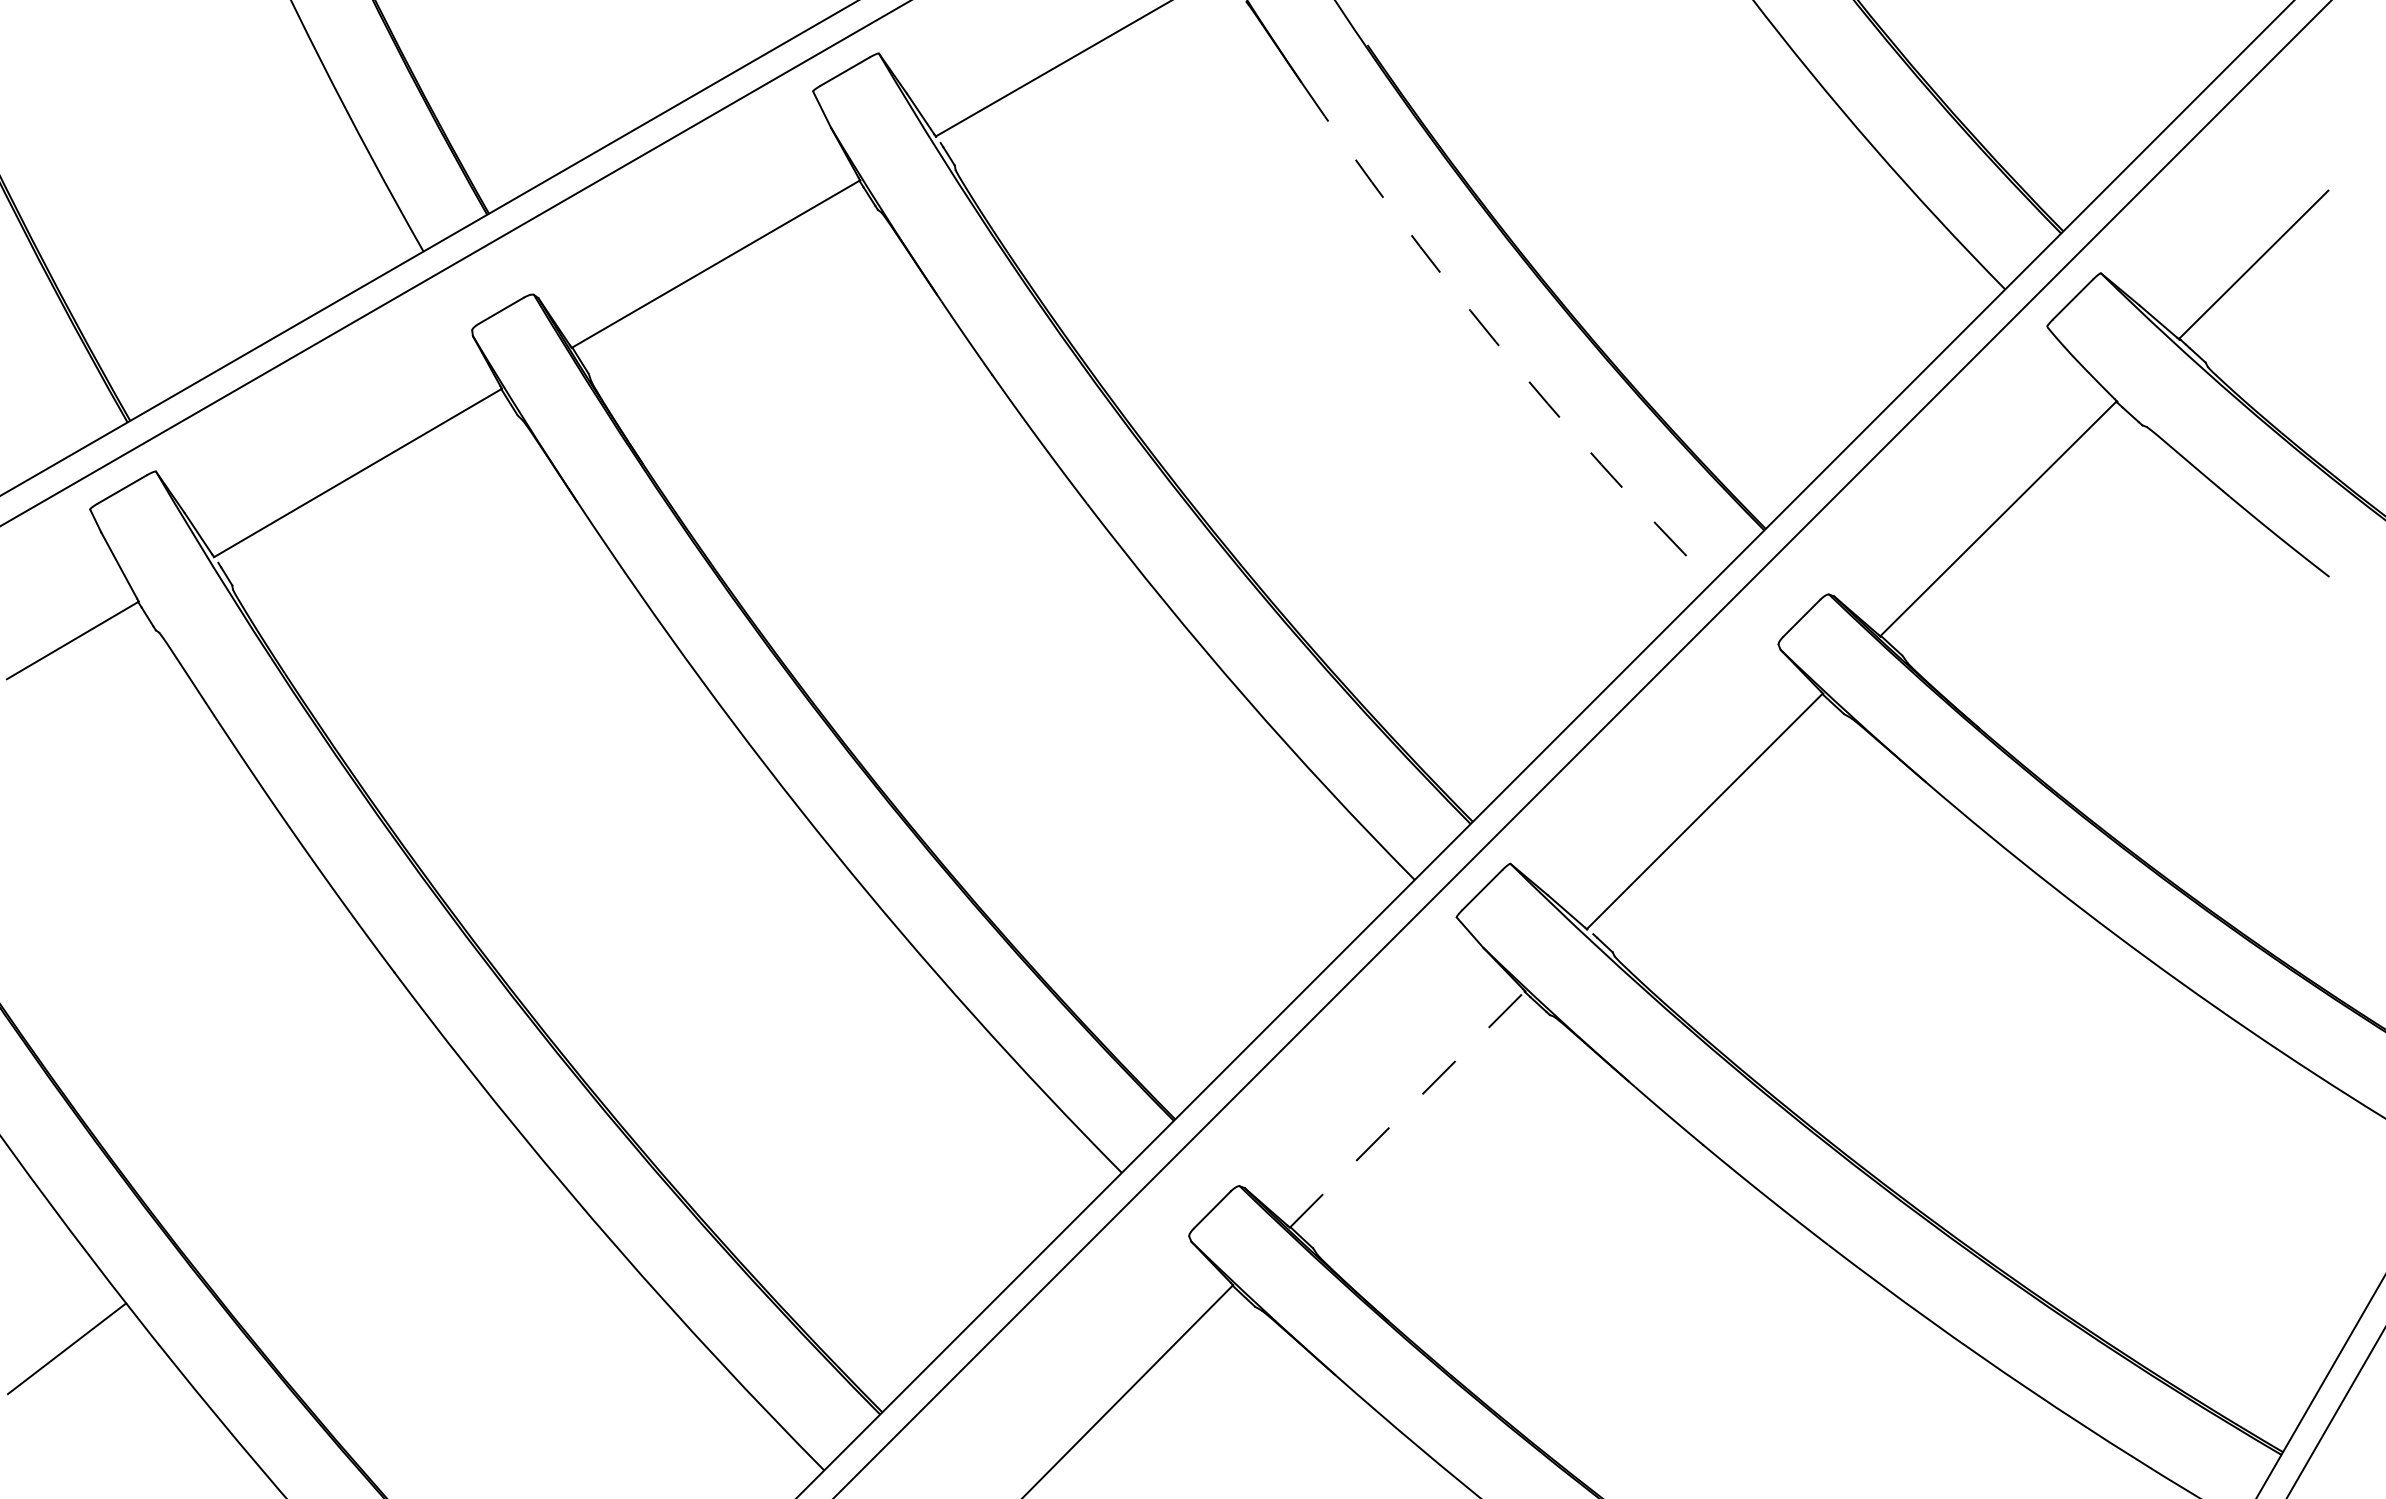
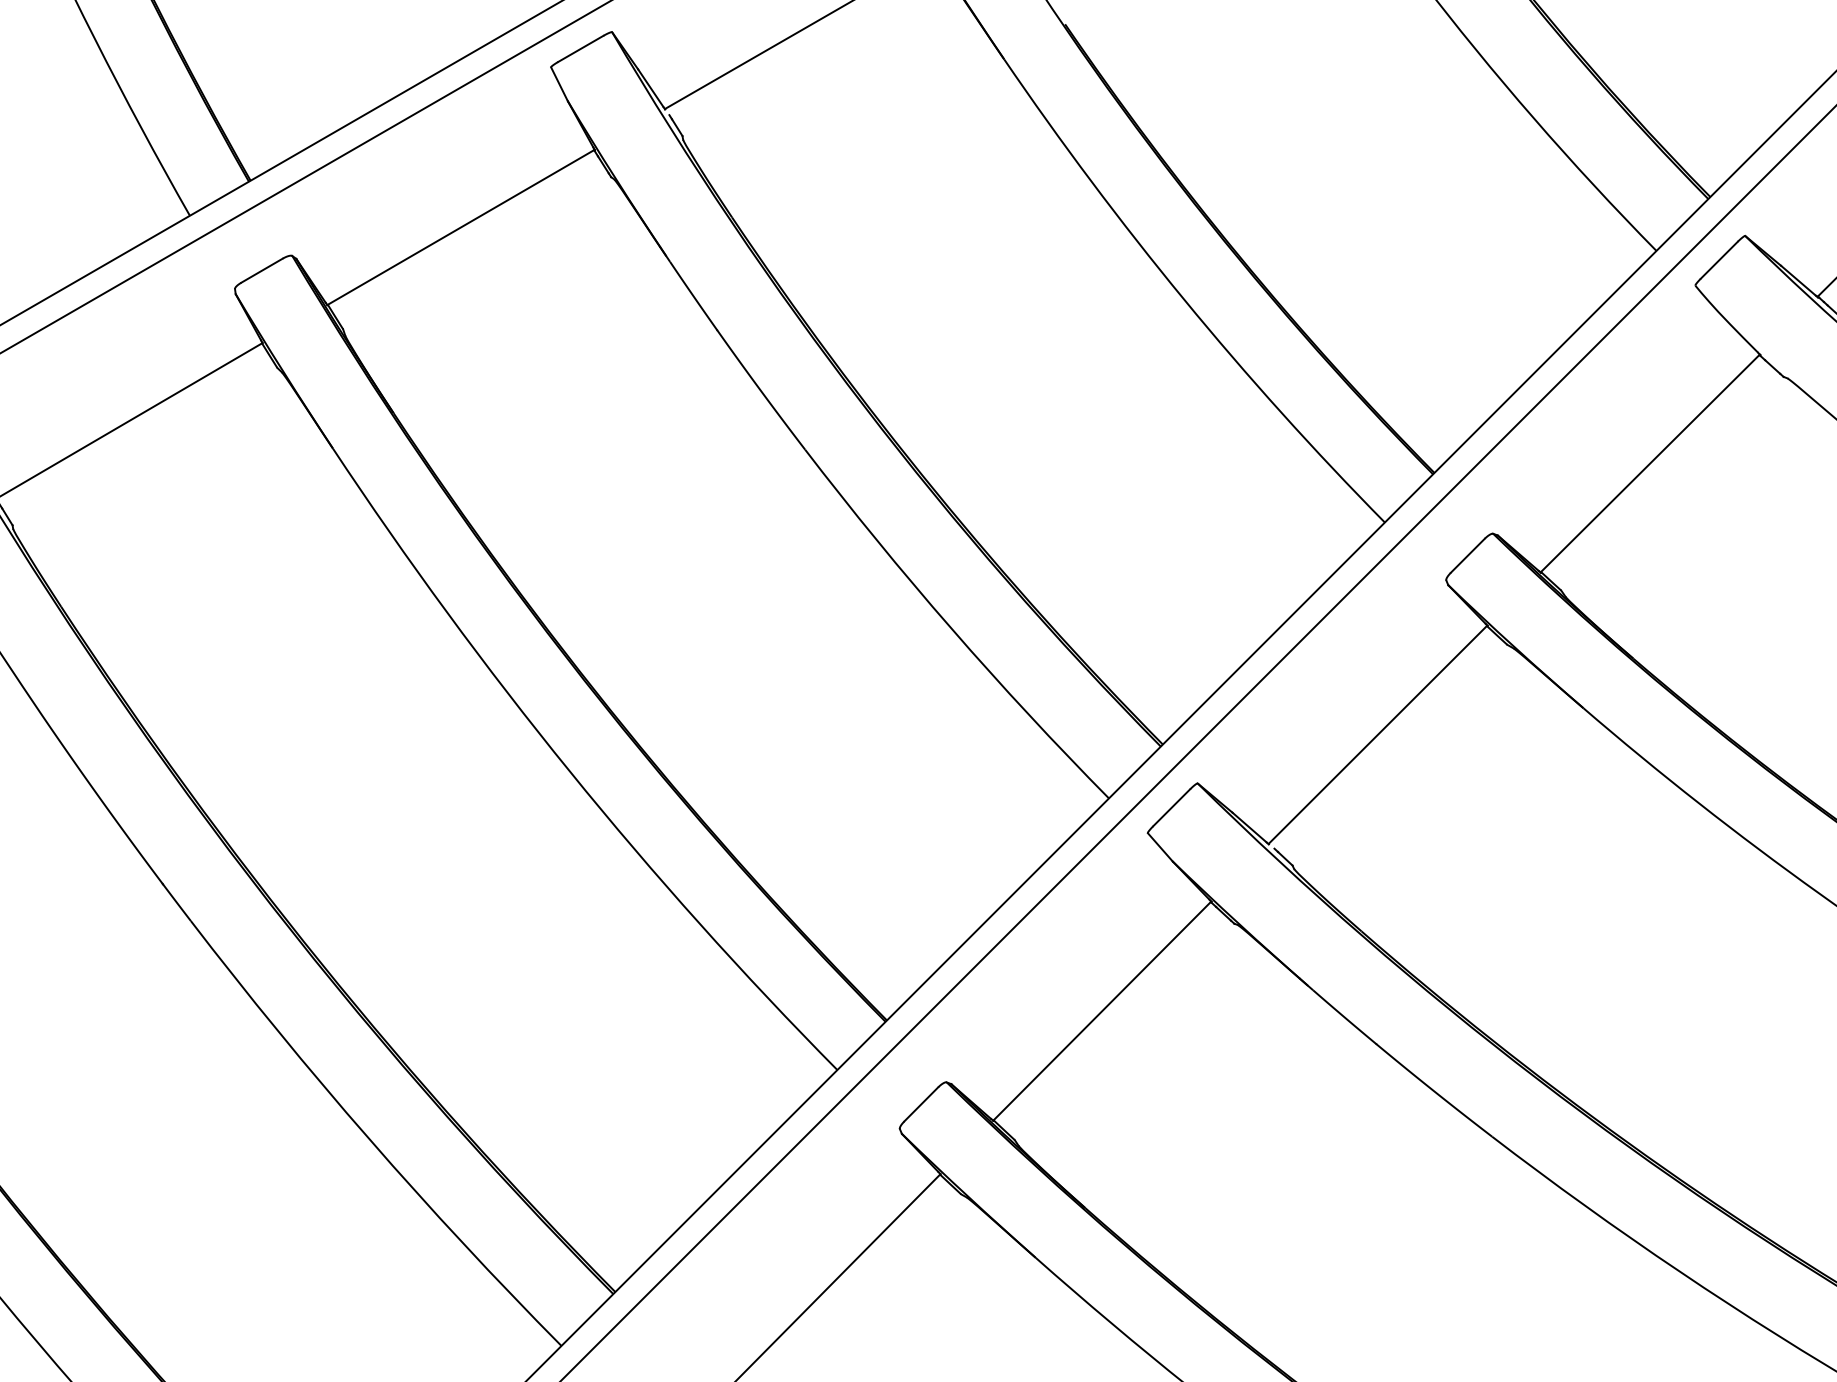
arc: (1495, 341) -> (1183, 299), dashed -> solid
line: (1407, 1109) -> (1102, 1011), dashed -> solid

